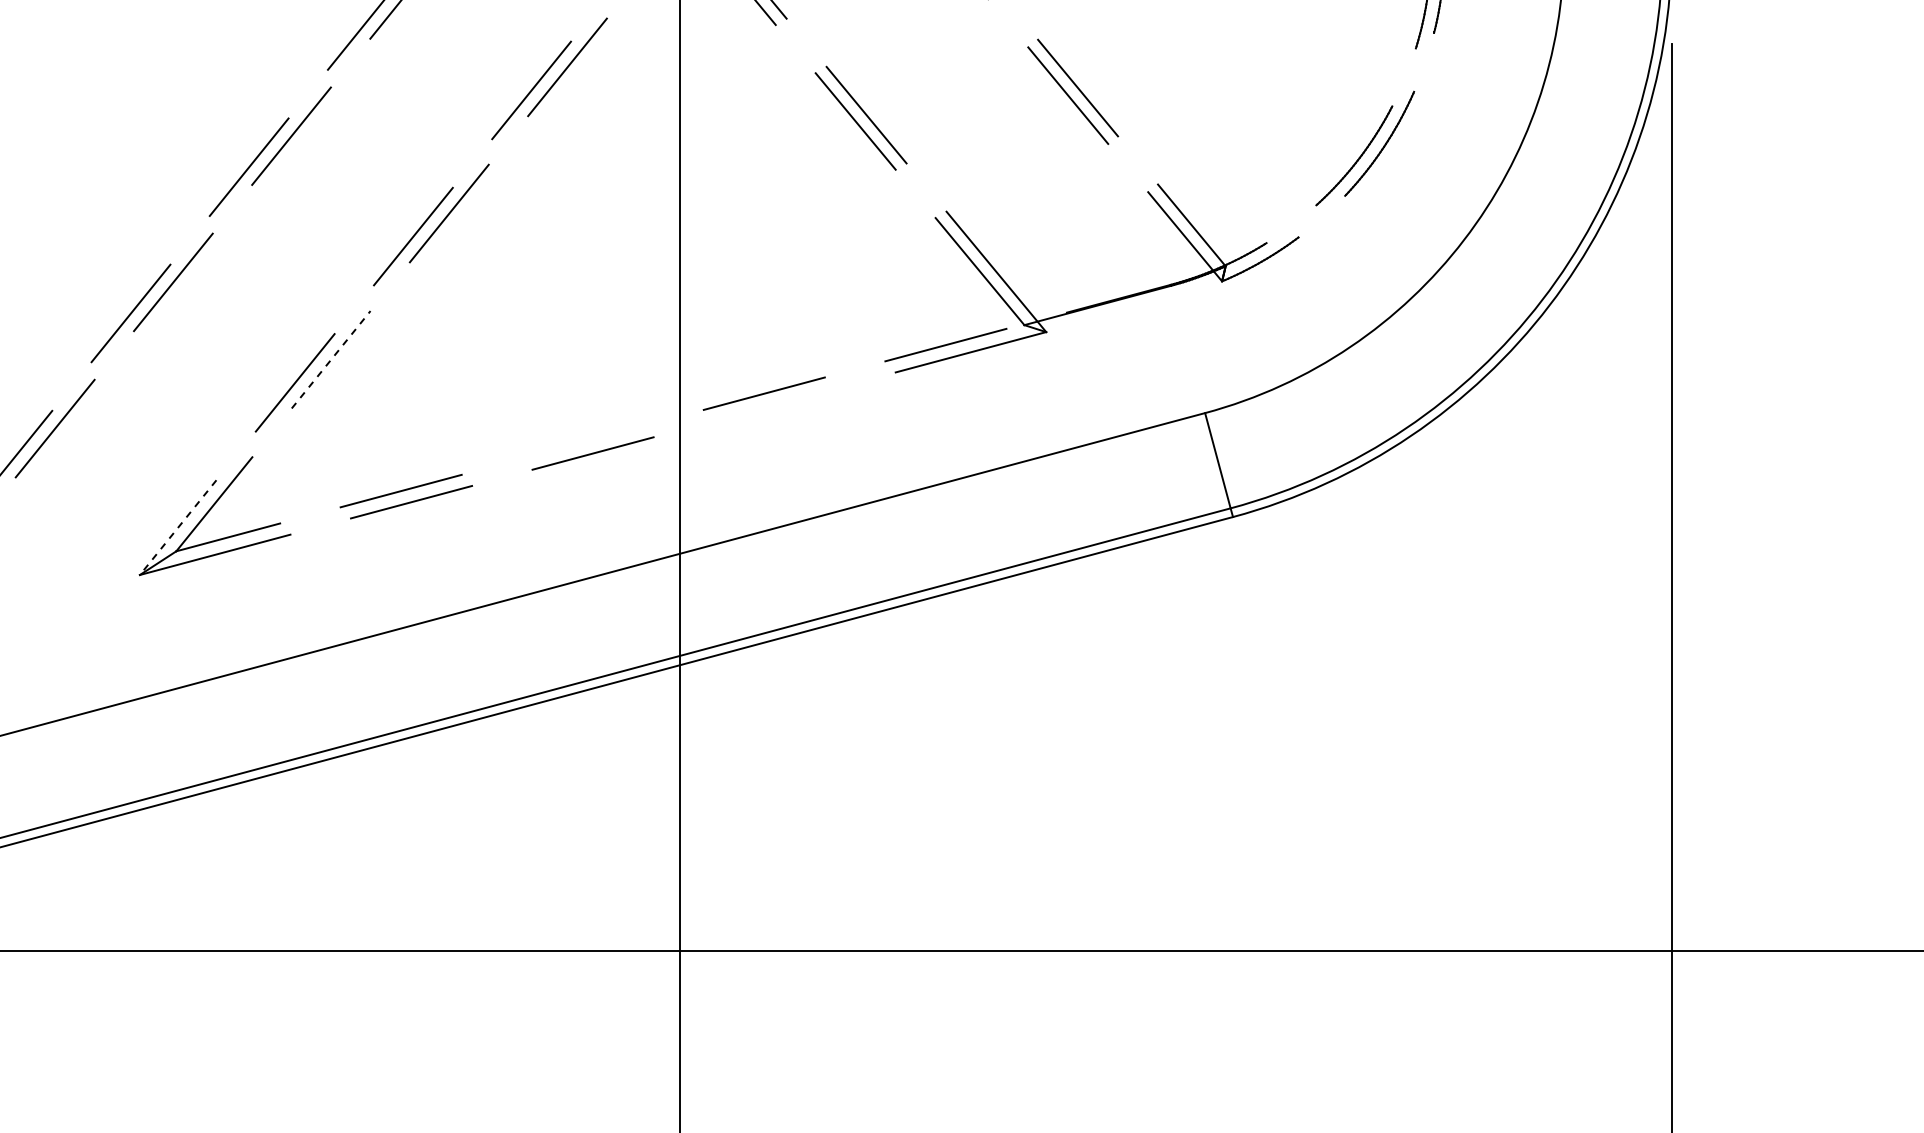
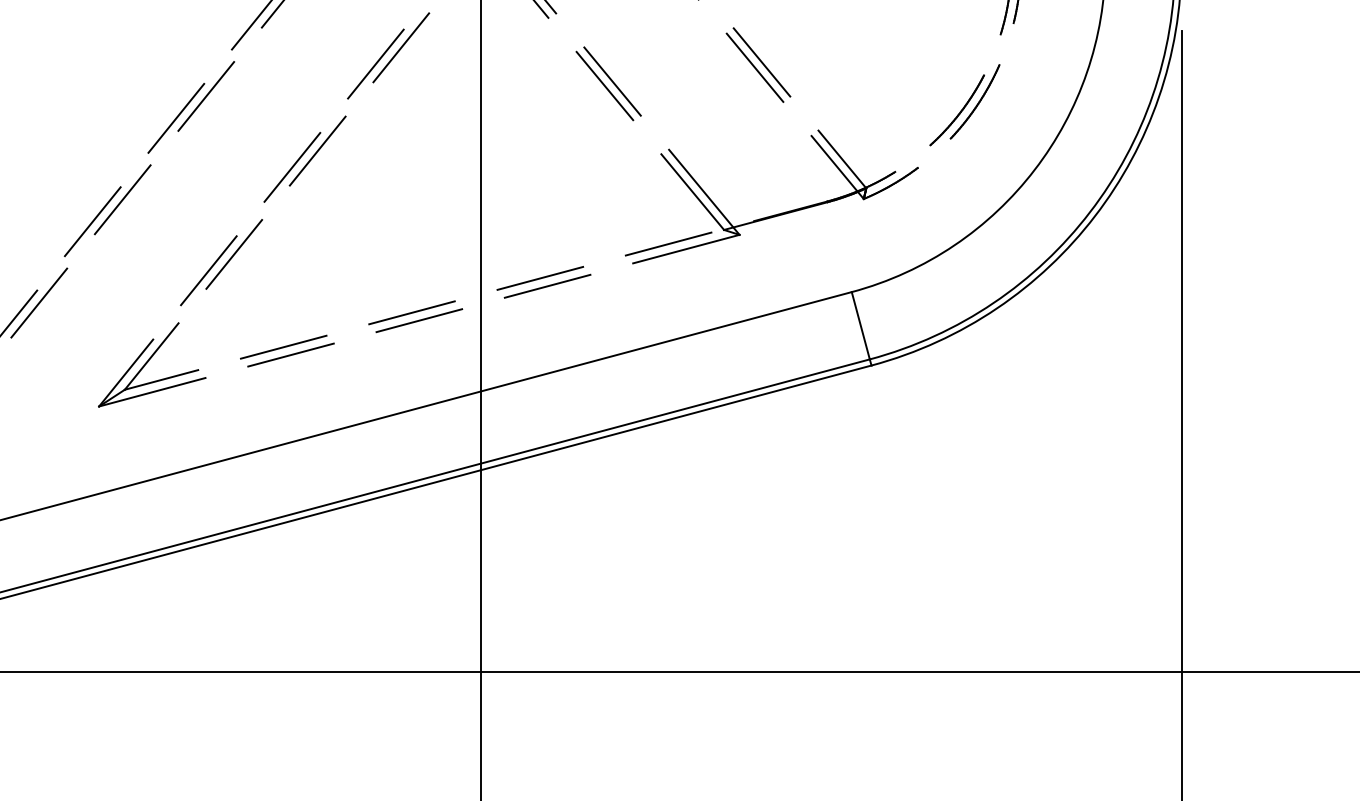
line: (331, 359) -> (234, 254), dashed -> solid
line: (774, 404) -> (547, 286), added
line: (582, 442) -> (411, 312), added
line: (178, 527) -> (126, 372), dashed -> solid

